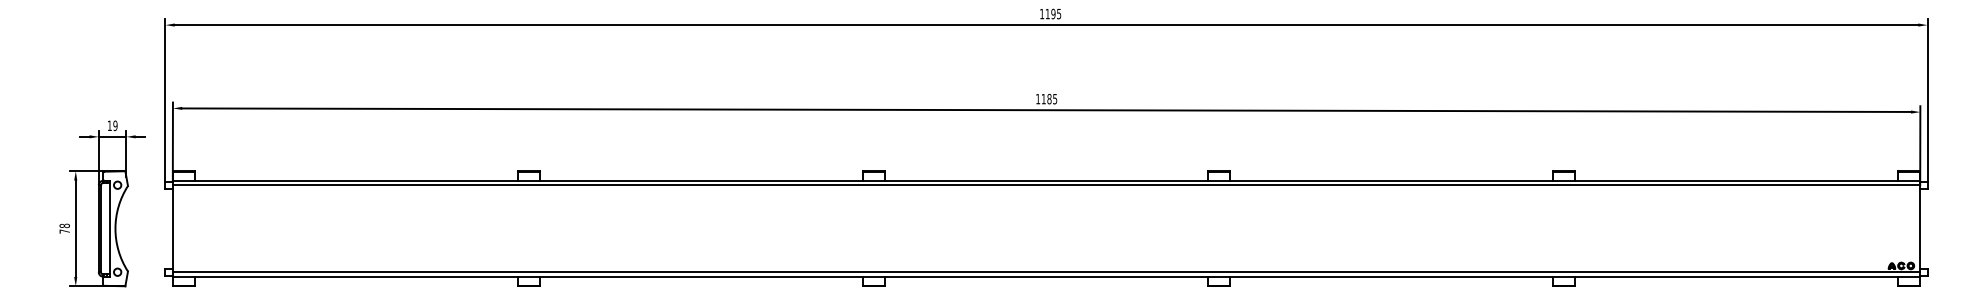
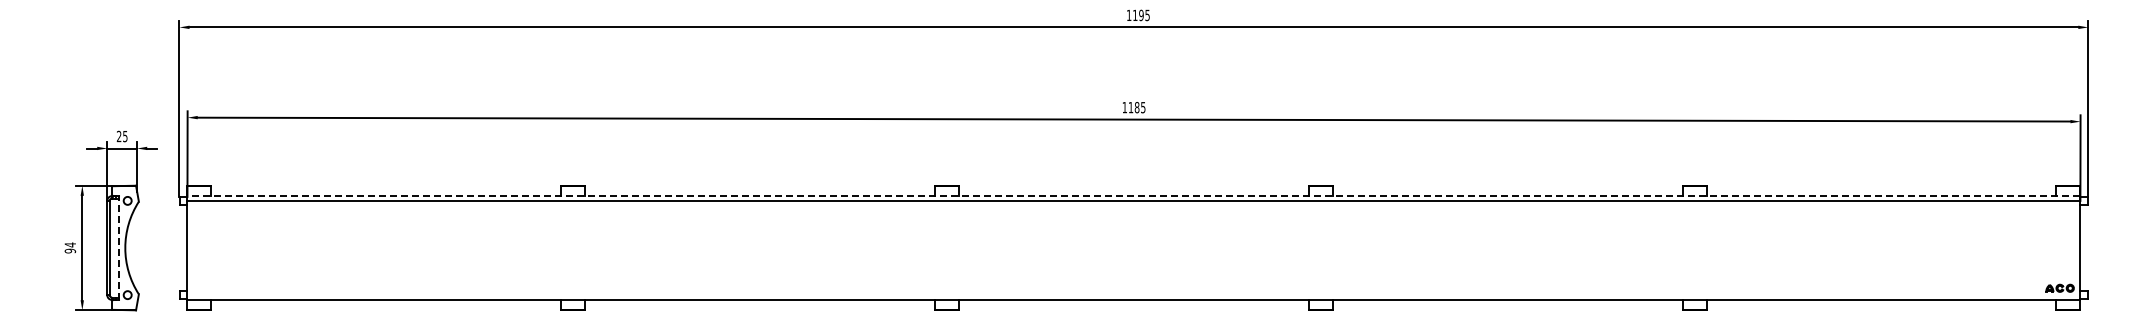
text: (111, 124) -> (121, 135), 19 -> 25
line: (1046, 181) -> (1133, 196), solid -> dashed
text: (64, 228) -> (70, 247), 78 -> 94
line: (110, 229) -> (119, 248), solid -> dashed
line: (1046, 272) -> (1133, 295), removed

